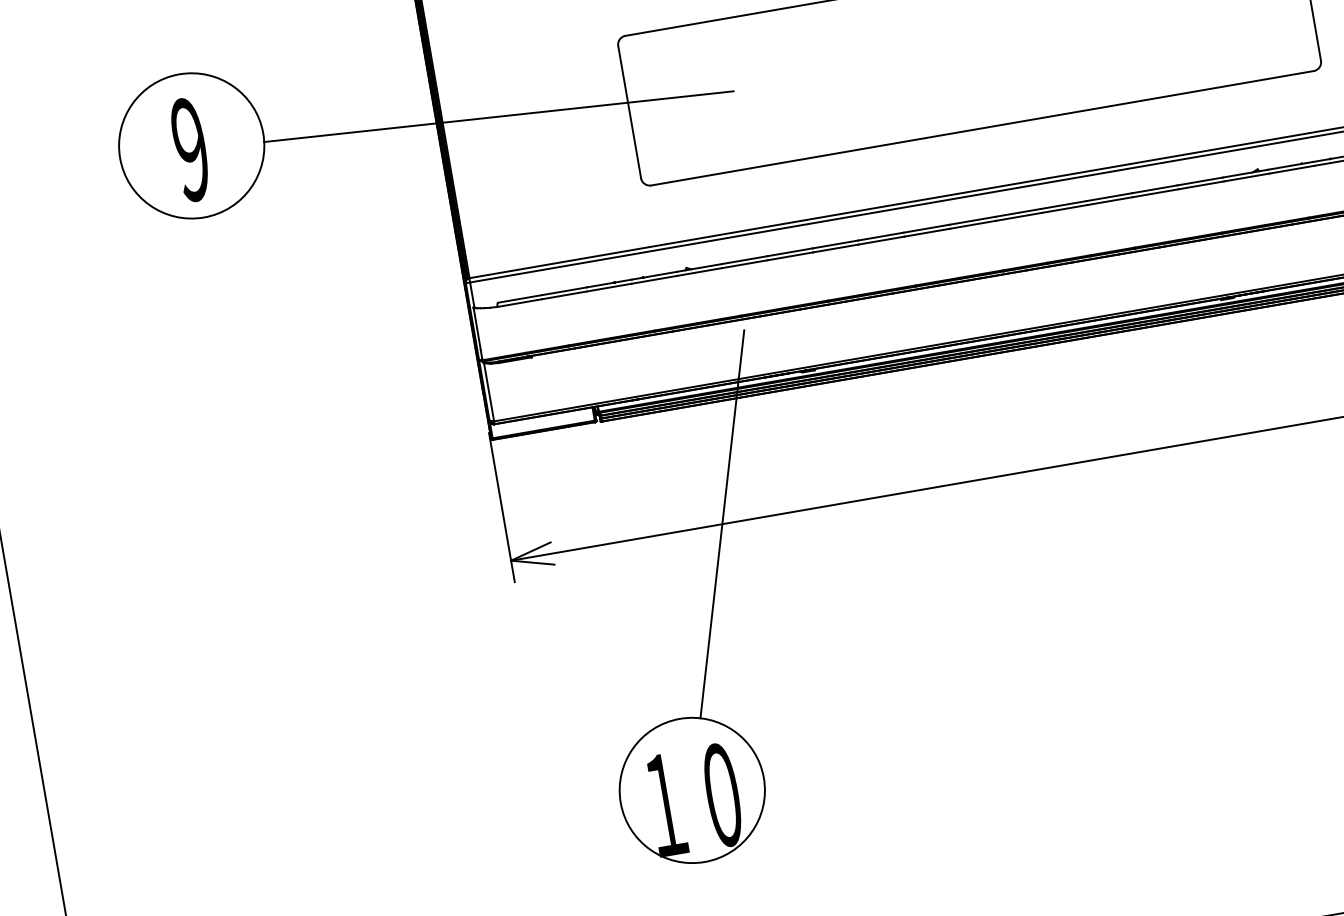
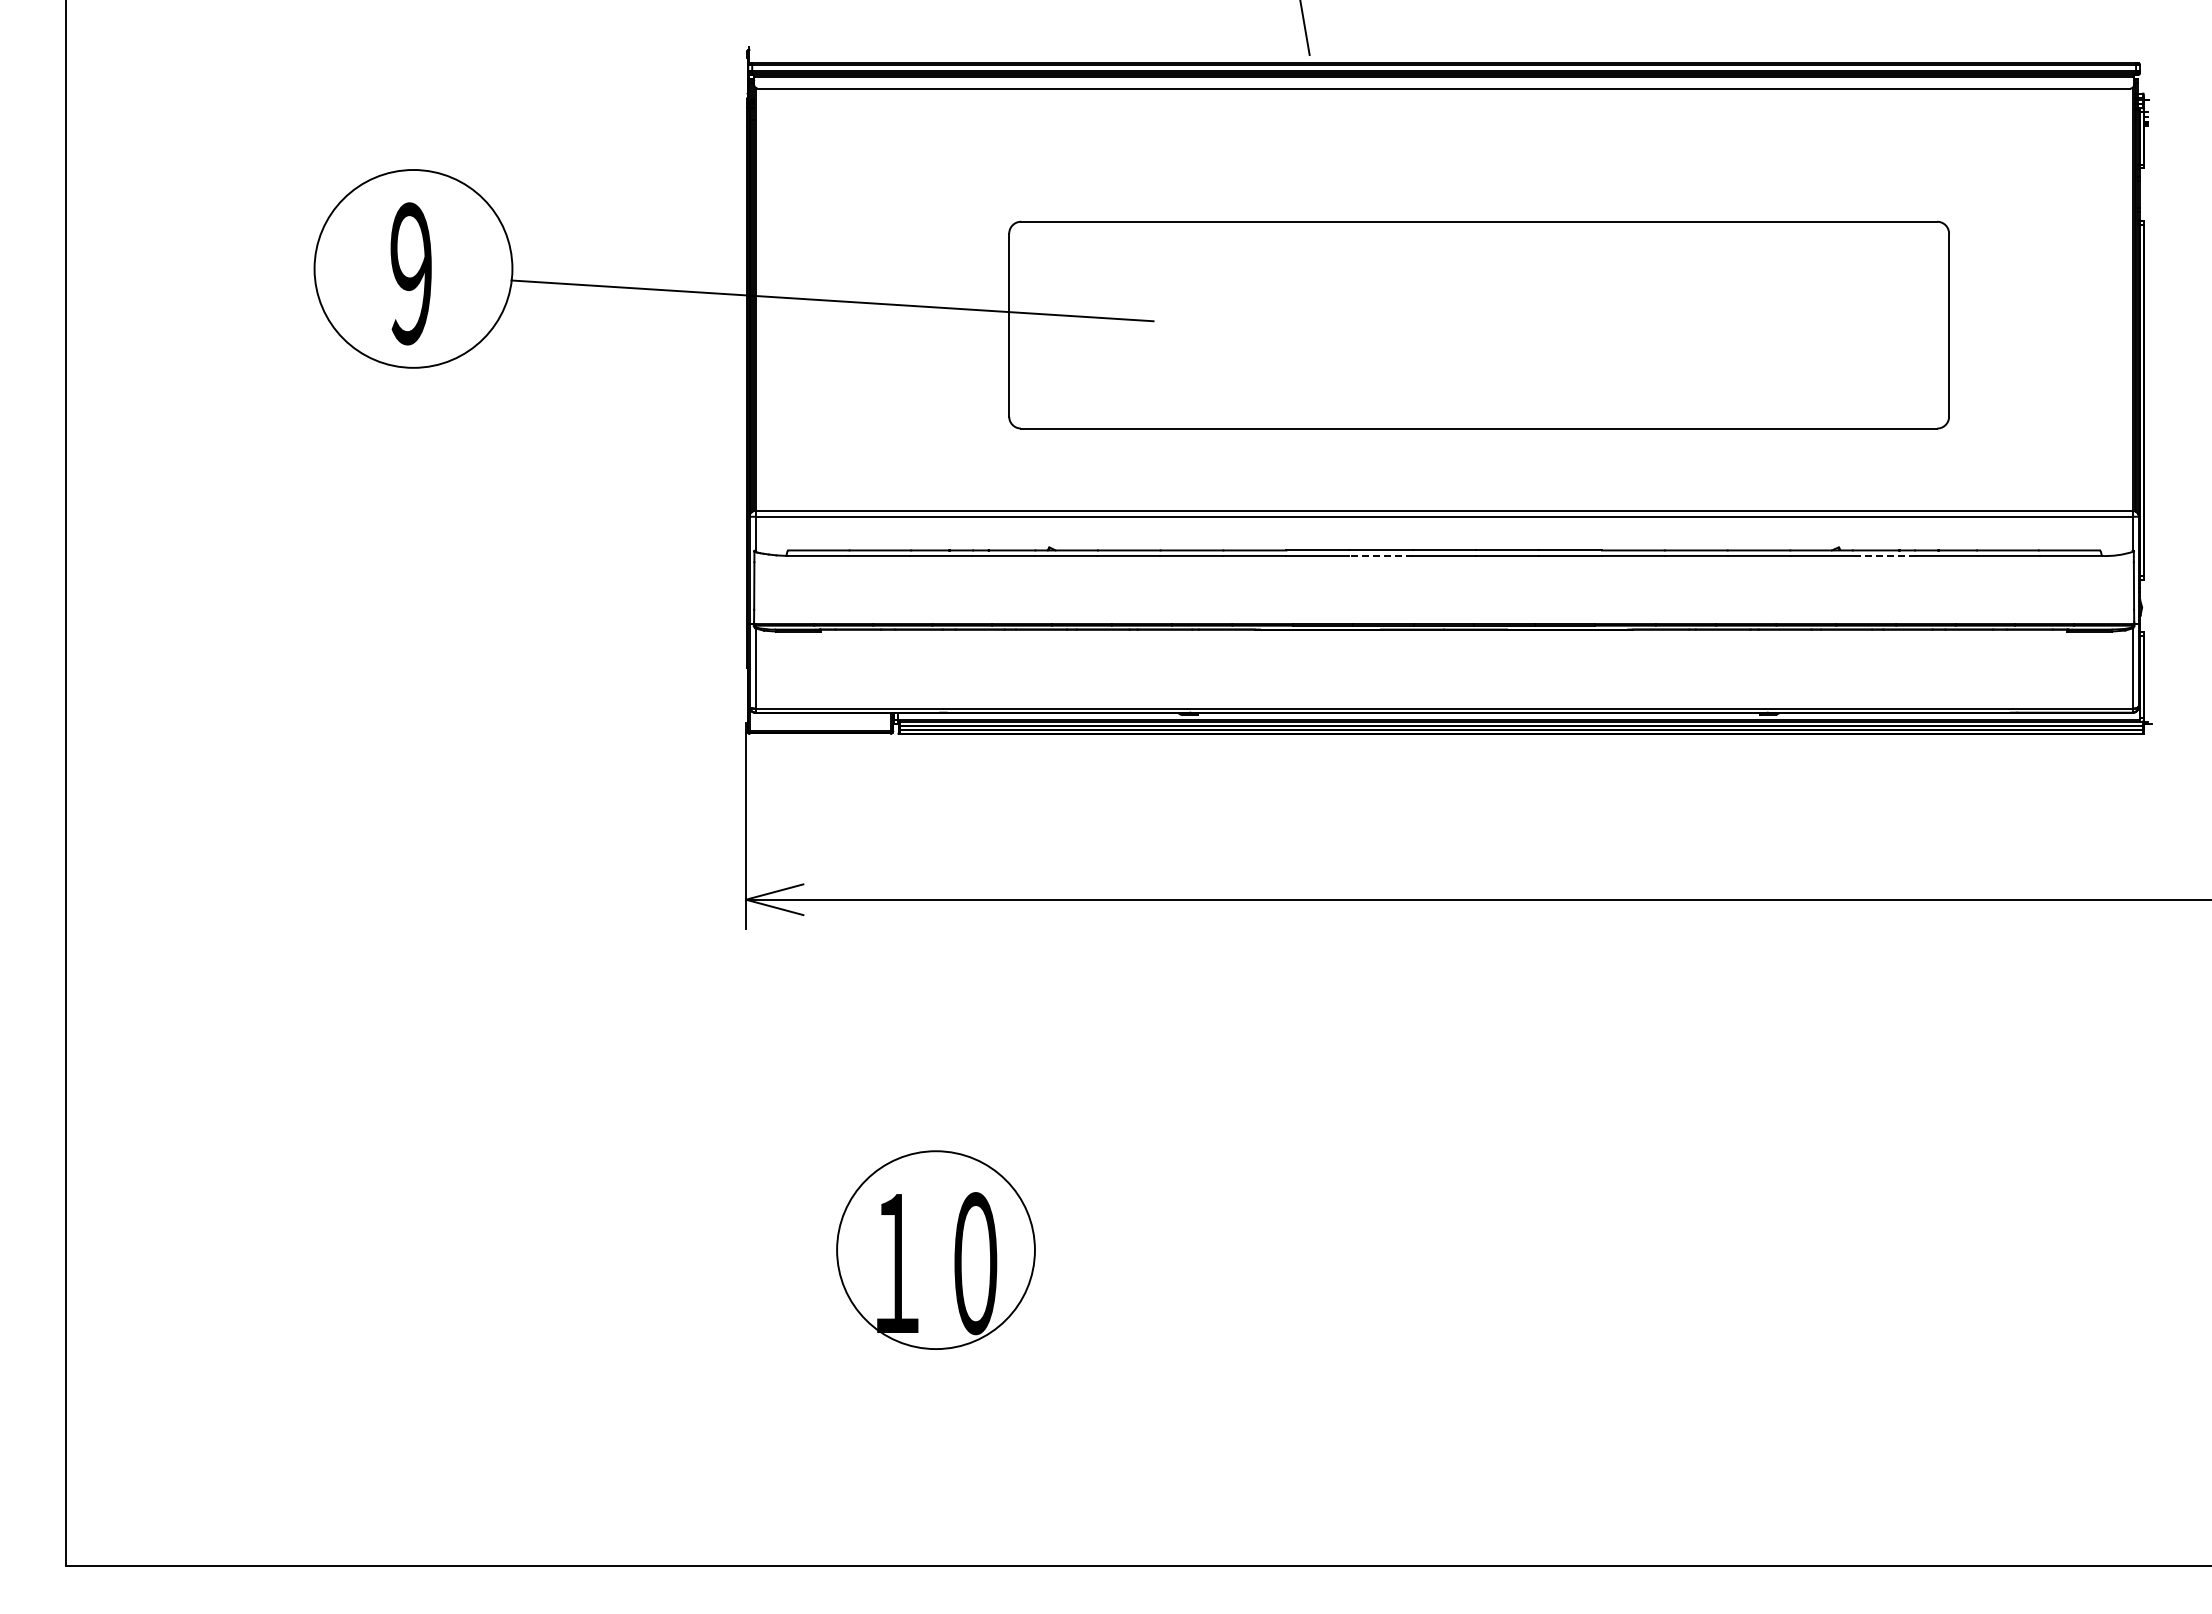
line: (1291, 169) -> (1884, 555), solid -> dashed
line: (927, 232) -> (1380, 555), solid -> dashed
line: (721, 524) -> (1037, 899), removed

